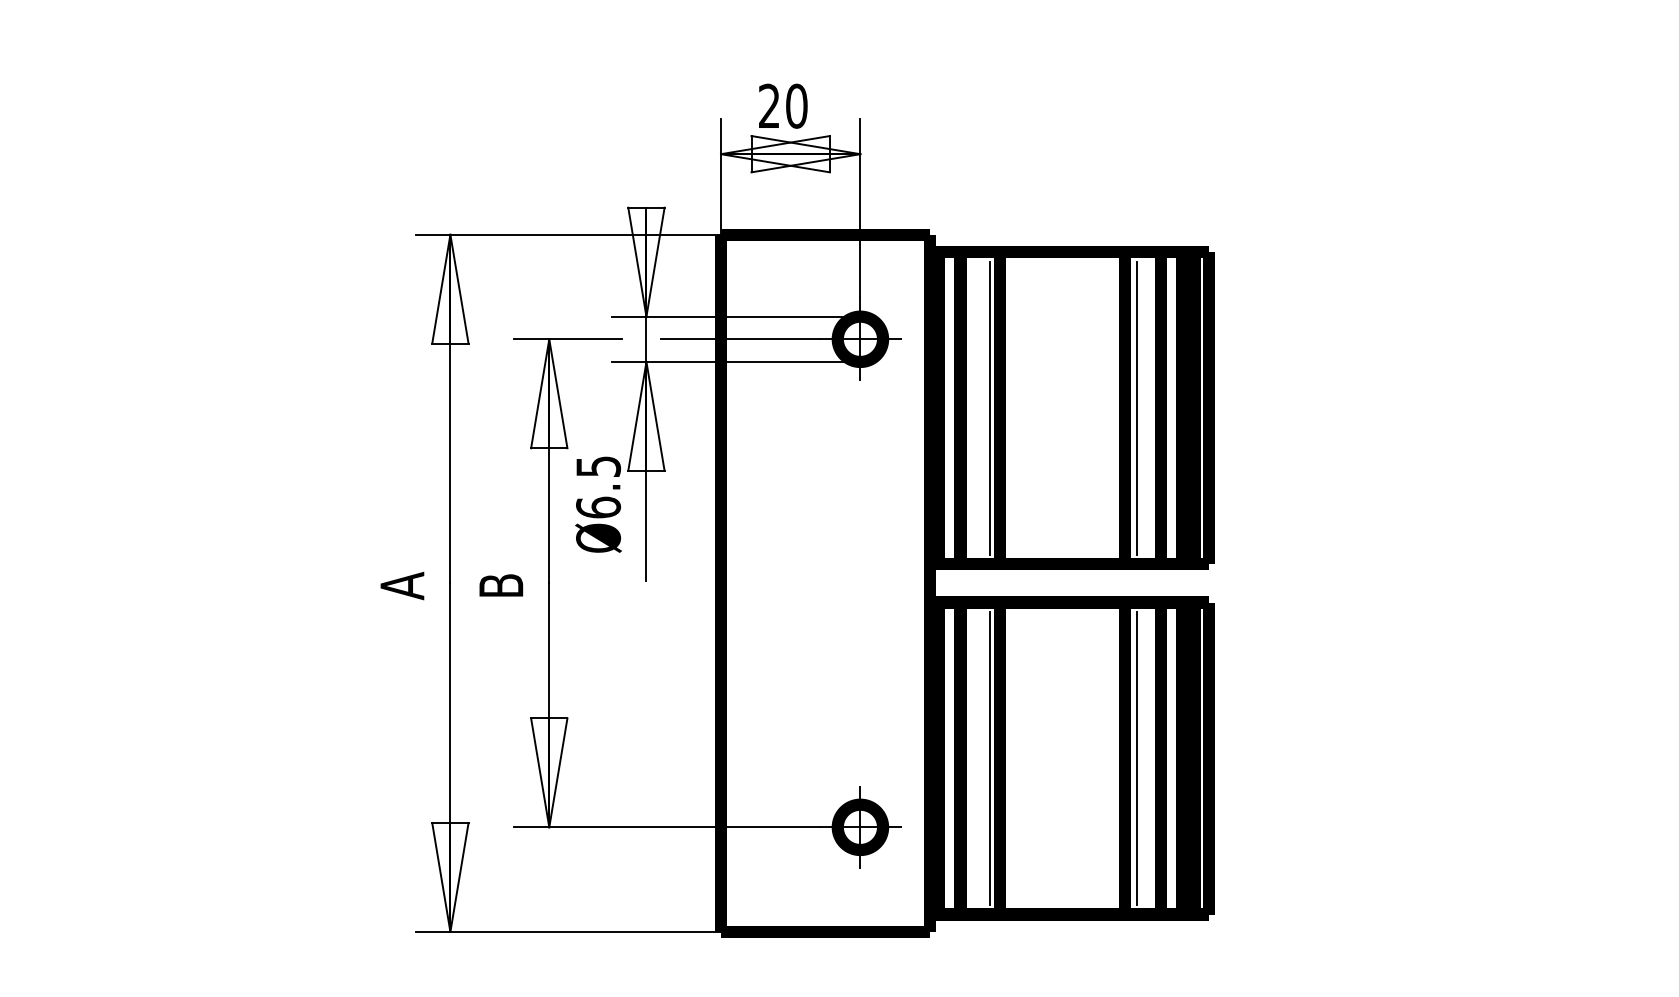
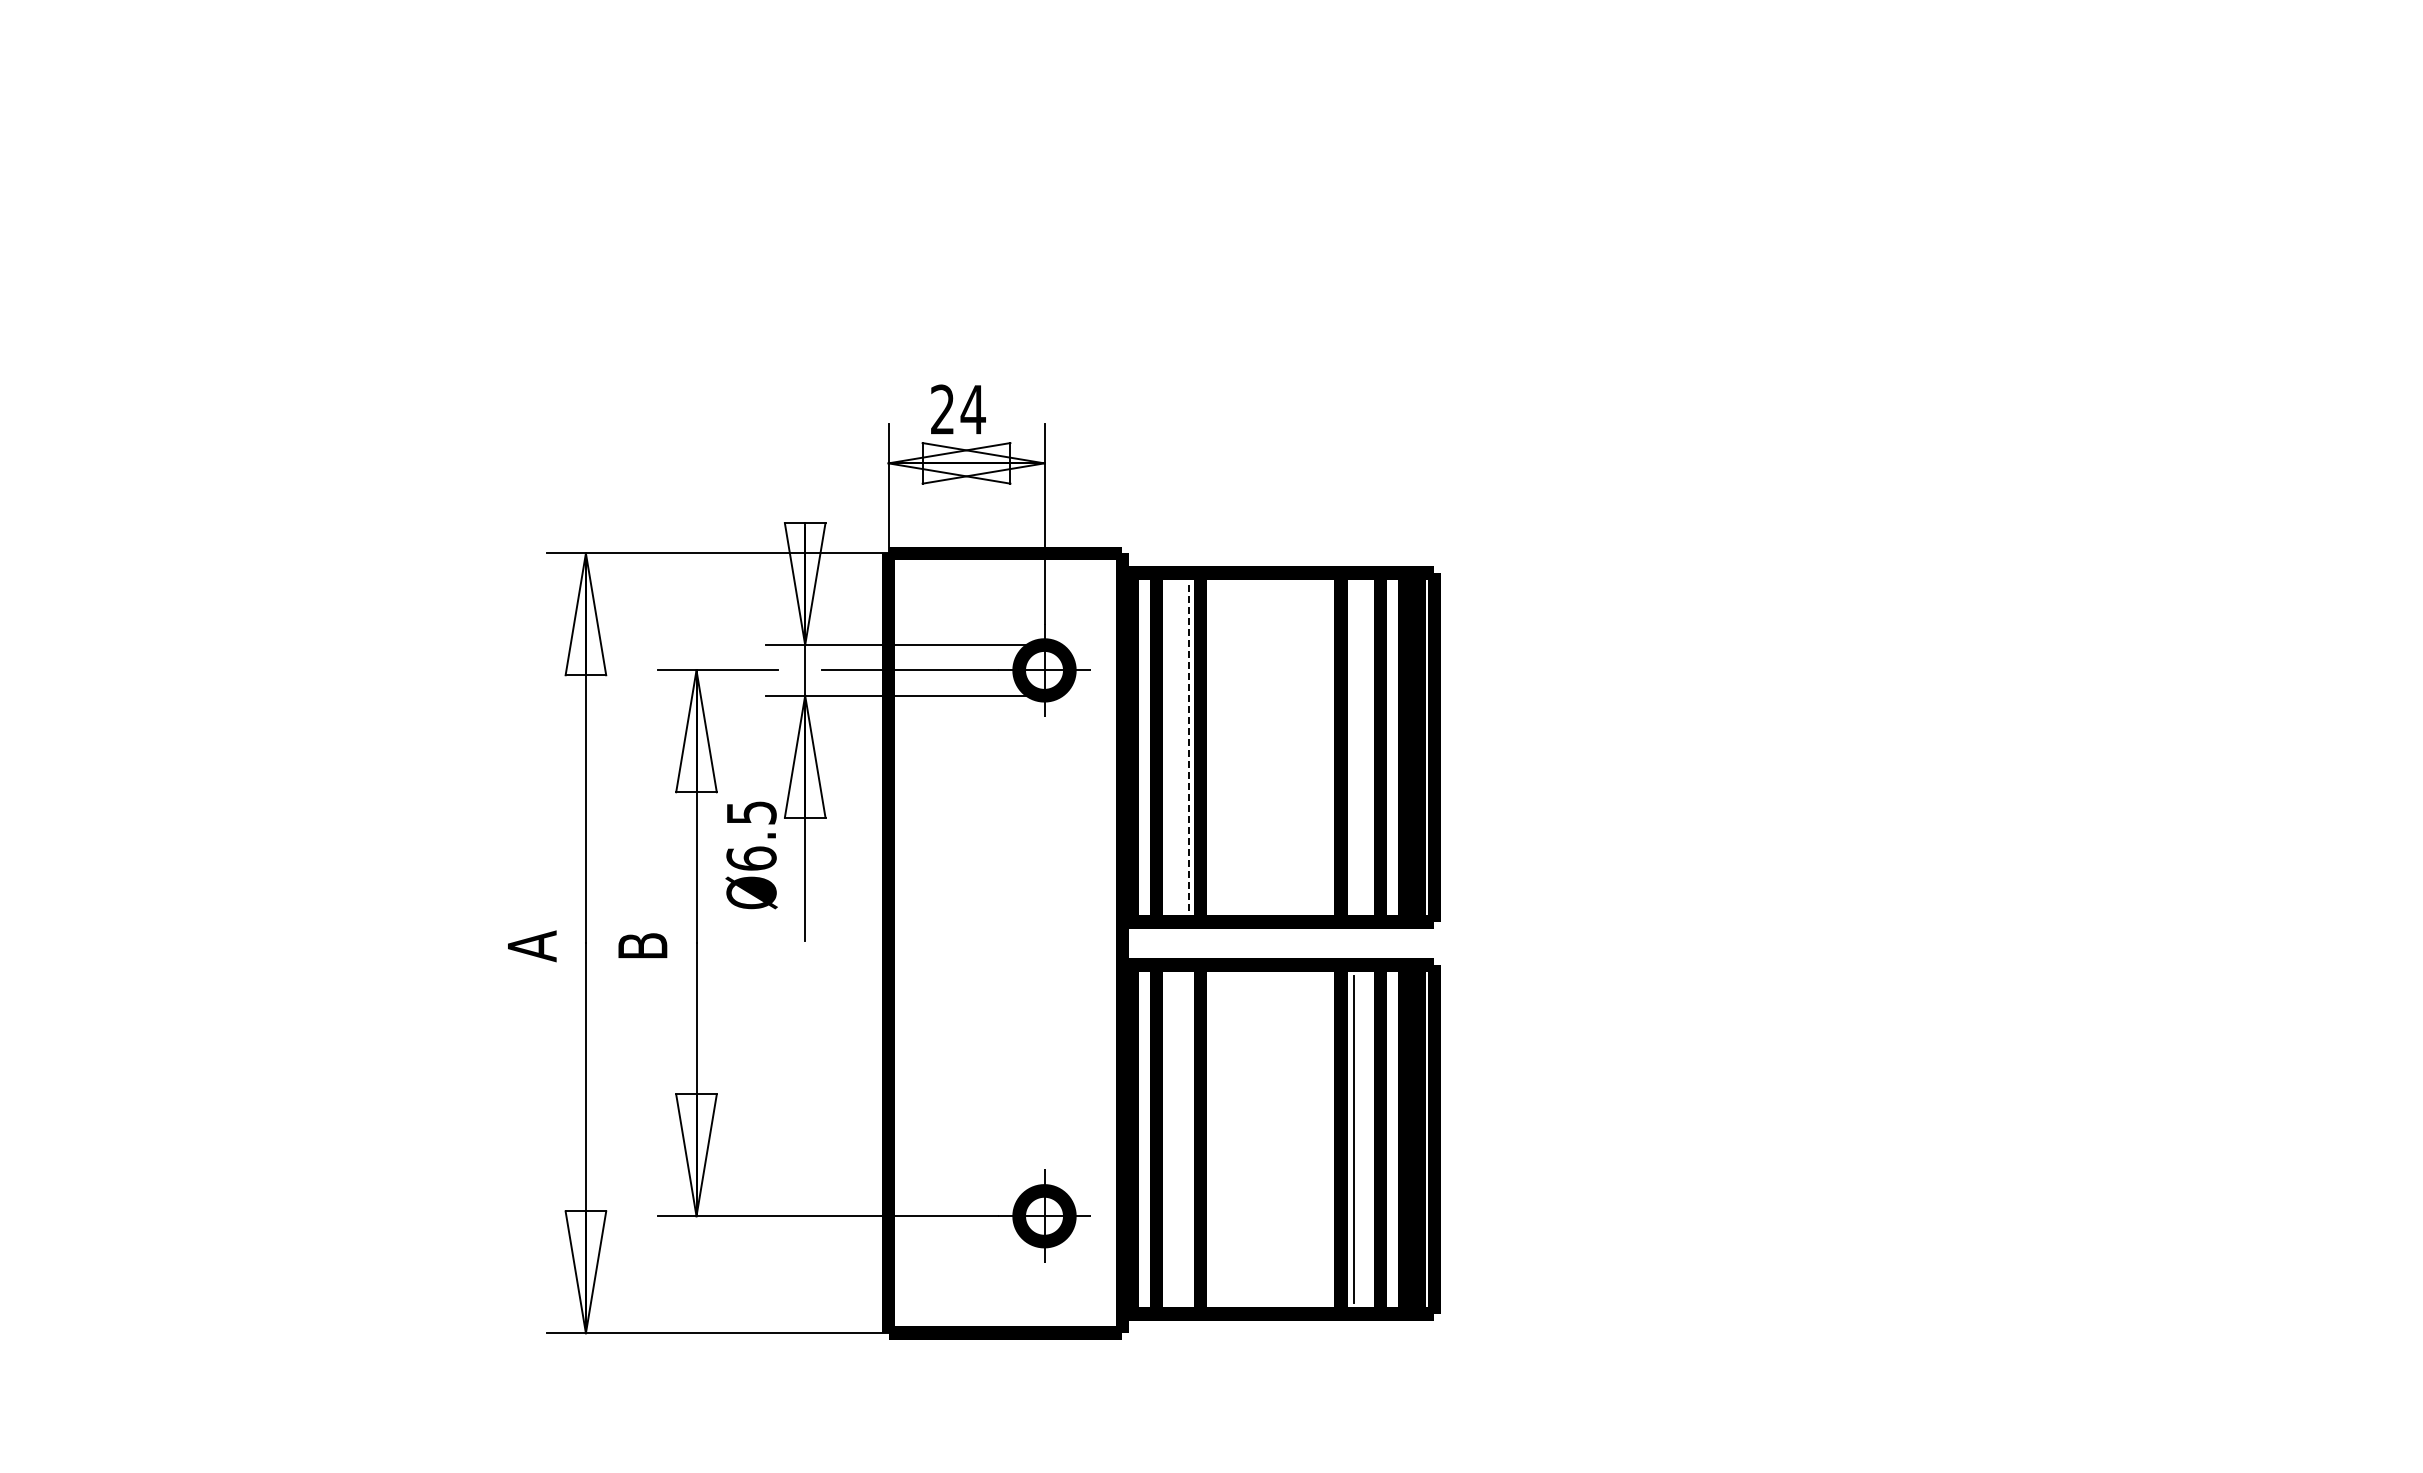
text: (796, 106) -> (972, 409), 20 -> 24
line: (990, 408) -> (1189, 747), solid -> dashed
line: (1137, 408) -> (1354, 747), removed
line: (990, 758) -> (1189, 1139), removed

